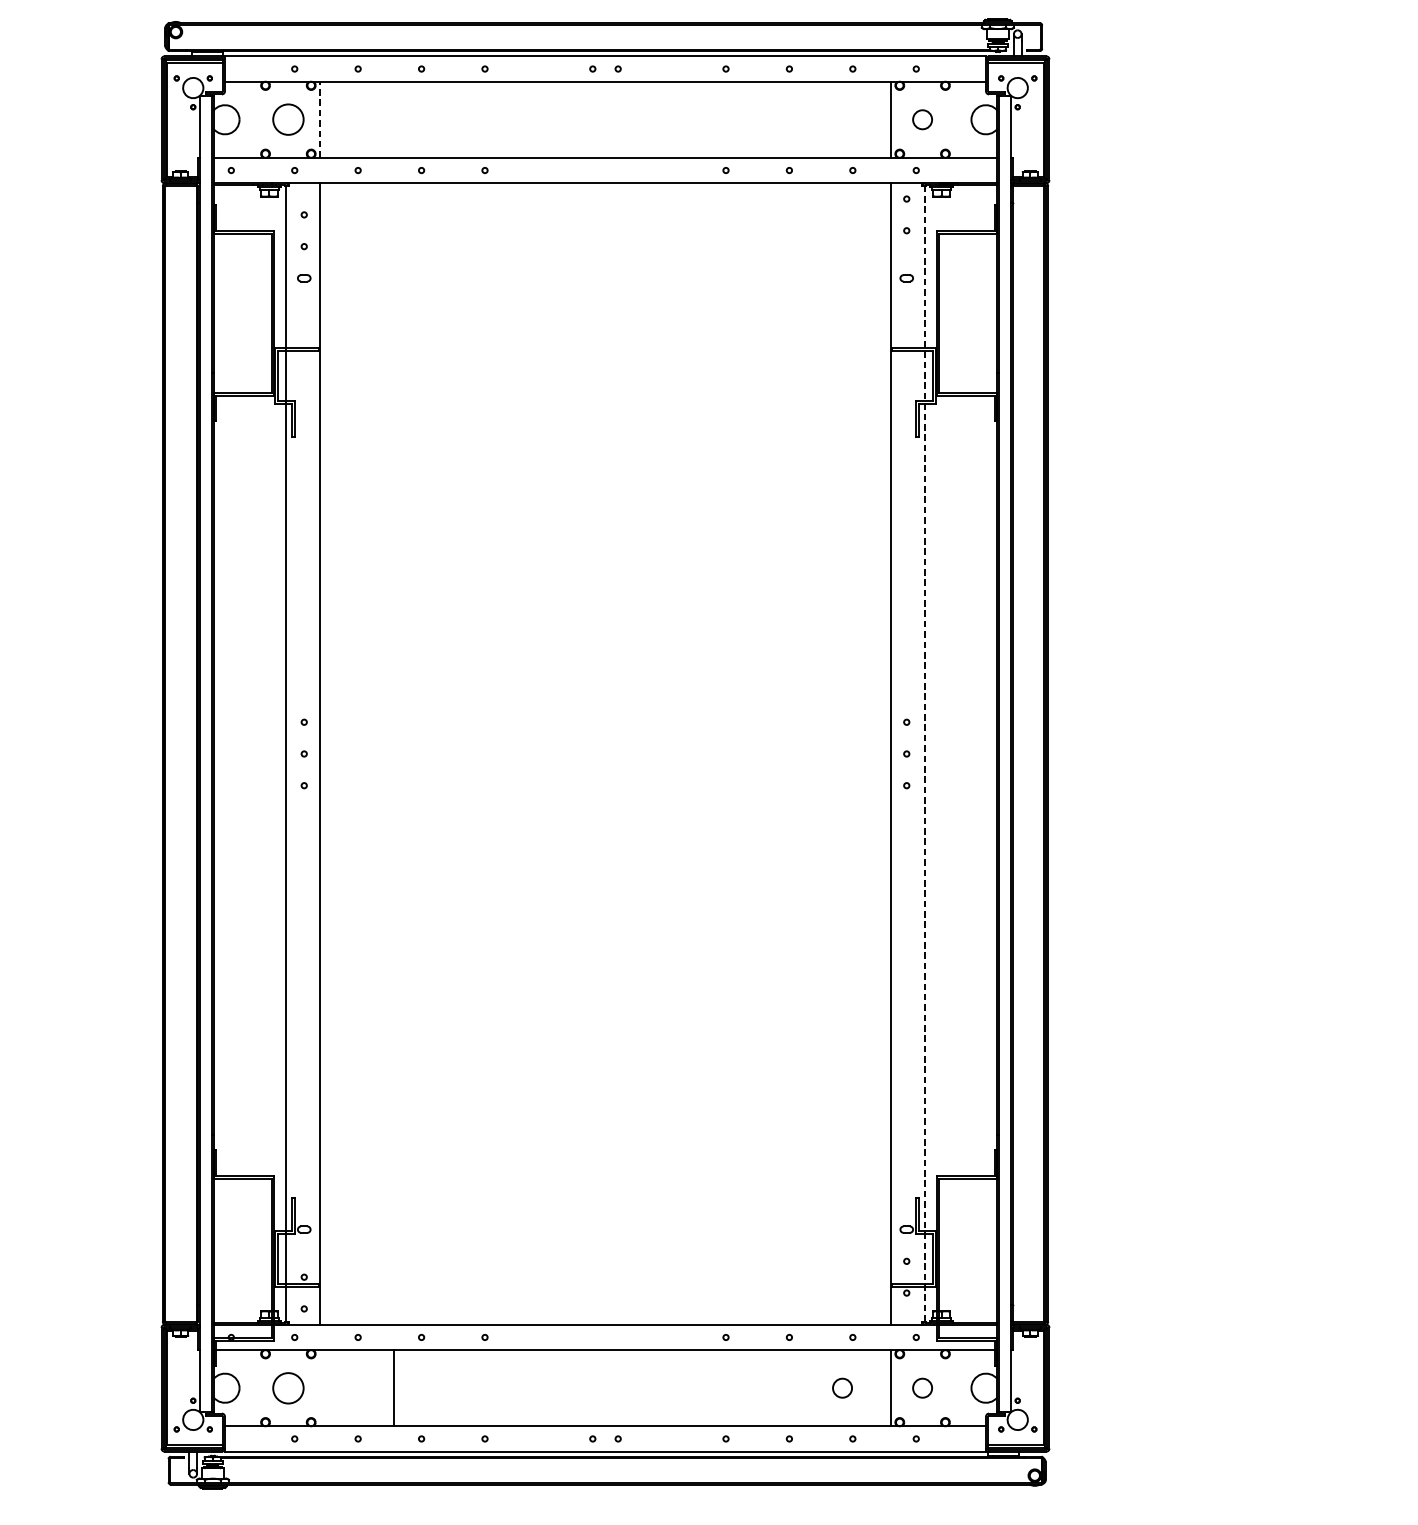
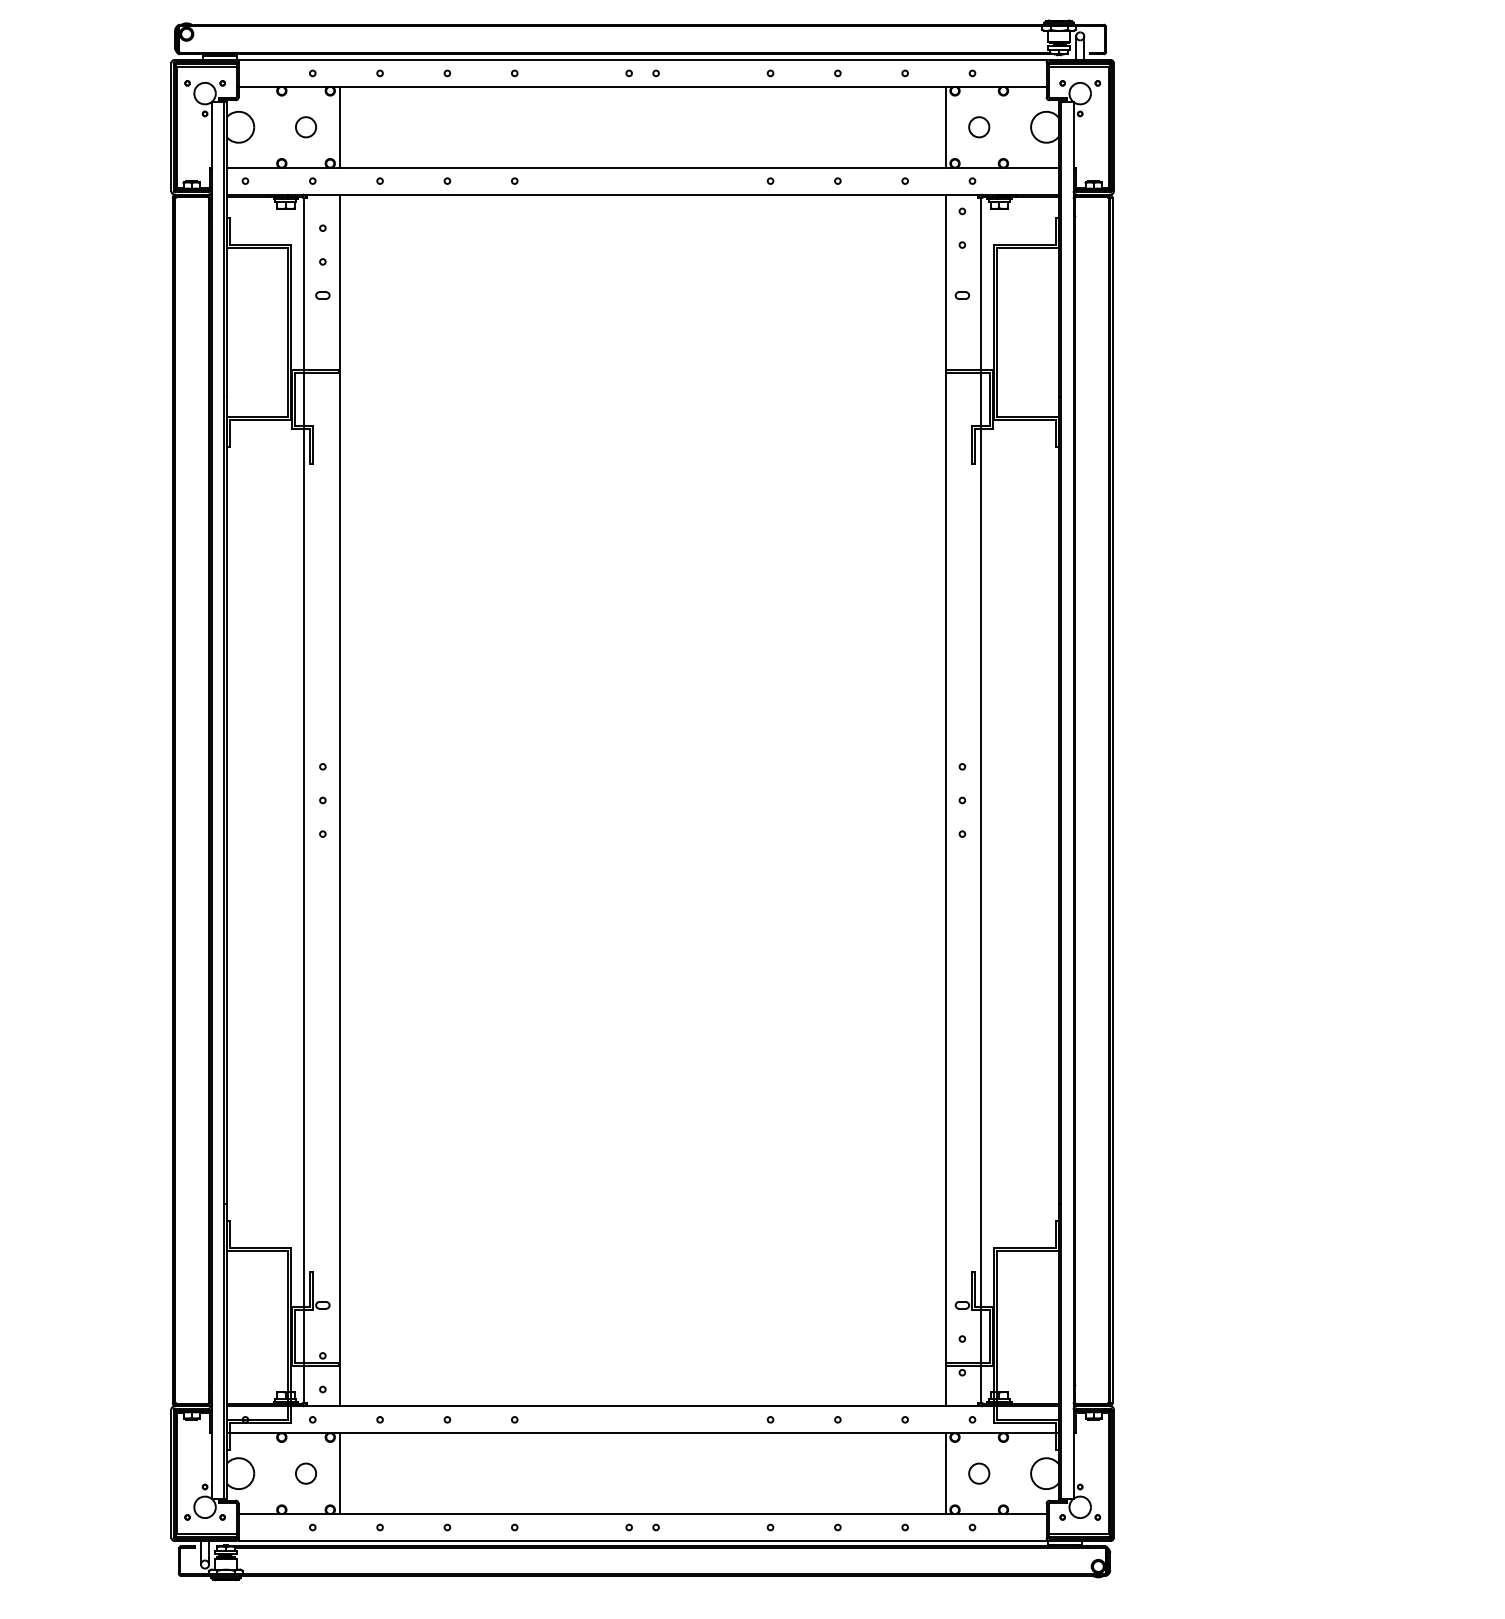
circle: (287, 119) -> (305, 127), size x0.62
line: (319, 119) -> (339, 126), dashed -> solid
line: (924, 754) -> (981, 800), dashed -> solid
circle: (287, 1388) -> (305, 1473), size x0.62
line: (393, 1388) -> (339, 1473), moved
circle: (842, 1388) -> (894, 1473), removed

